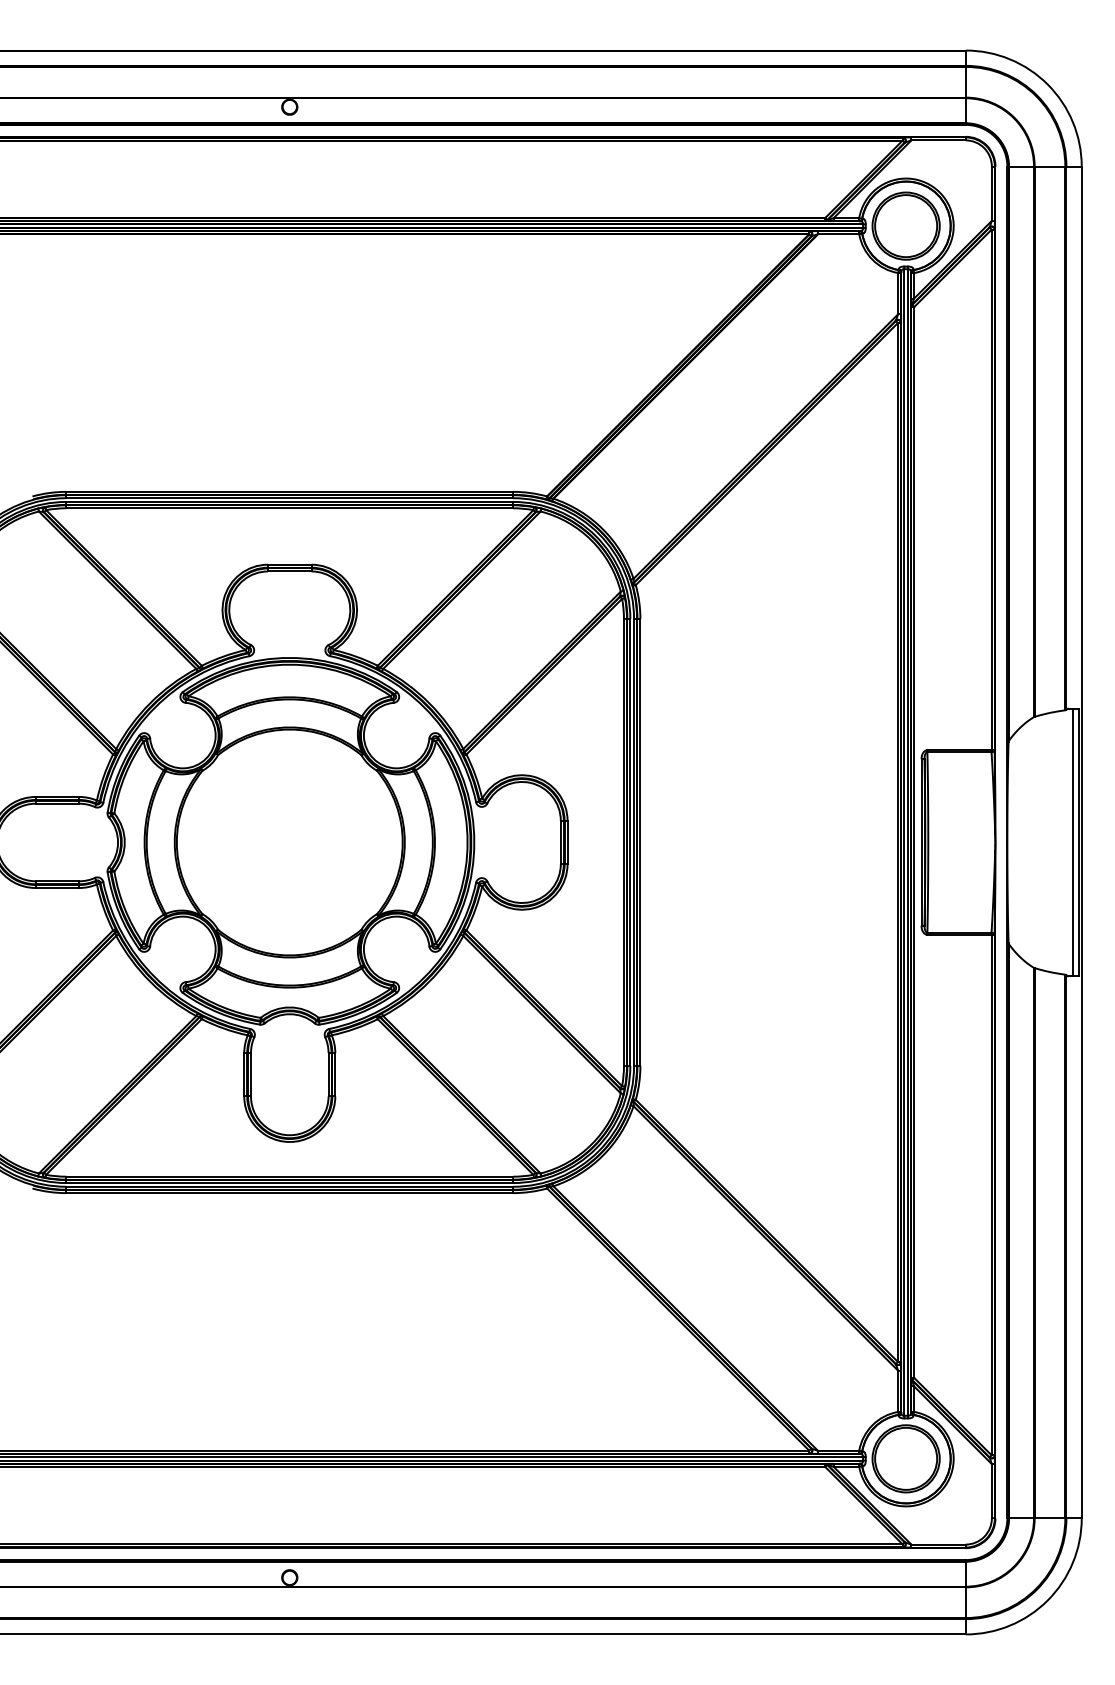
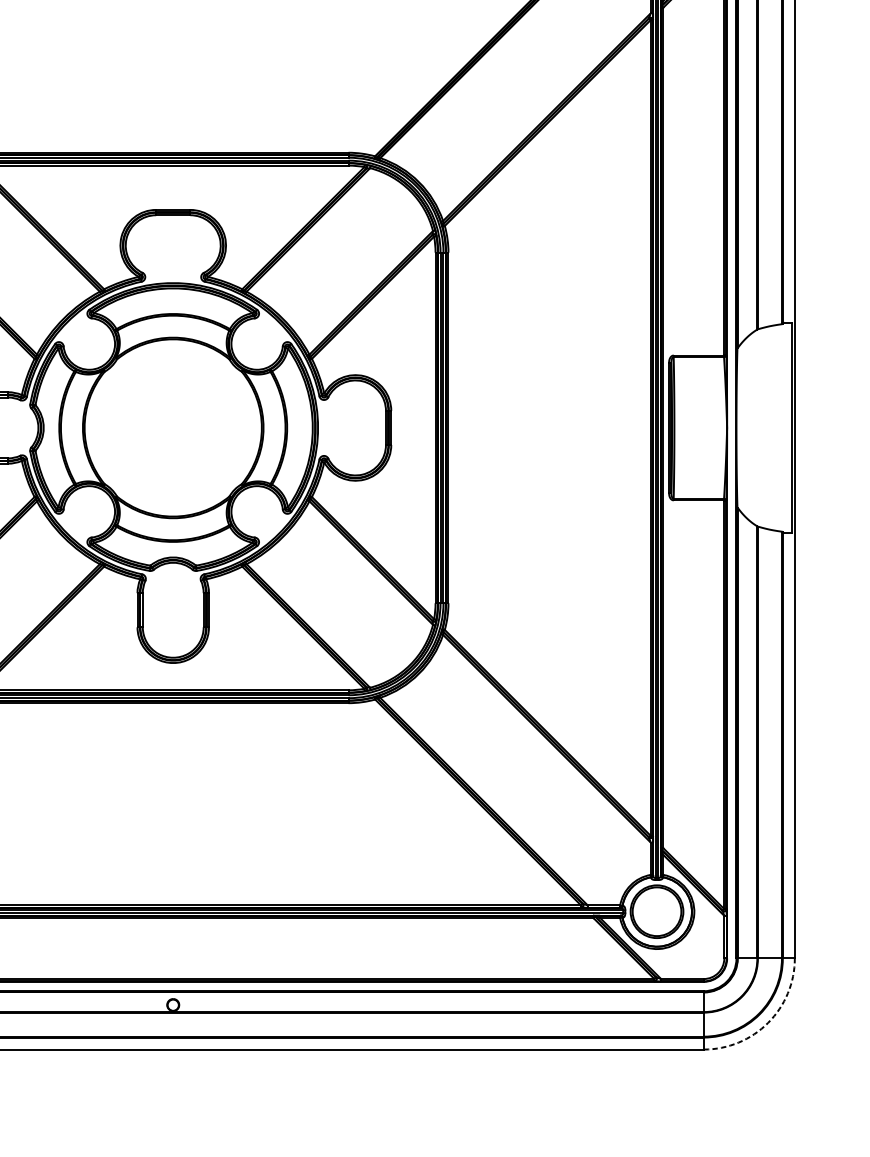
line: (1073, 842) -> (788, 427), removed
arc: (1047, 1600) -> (767, 1022), solid -> dashed

